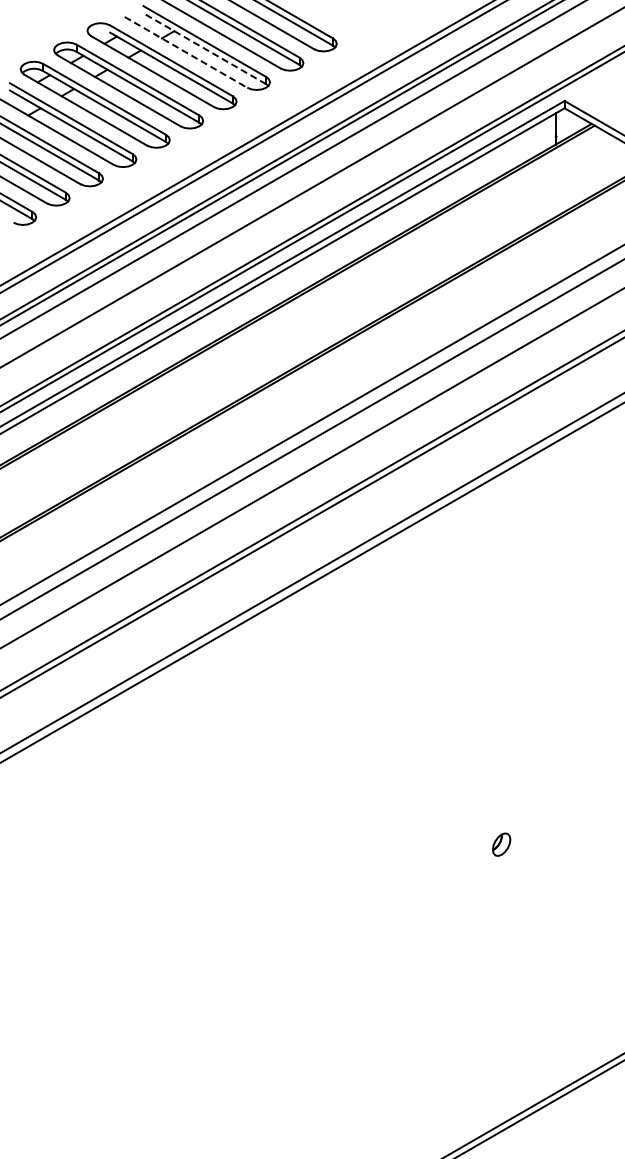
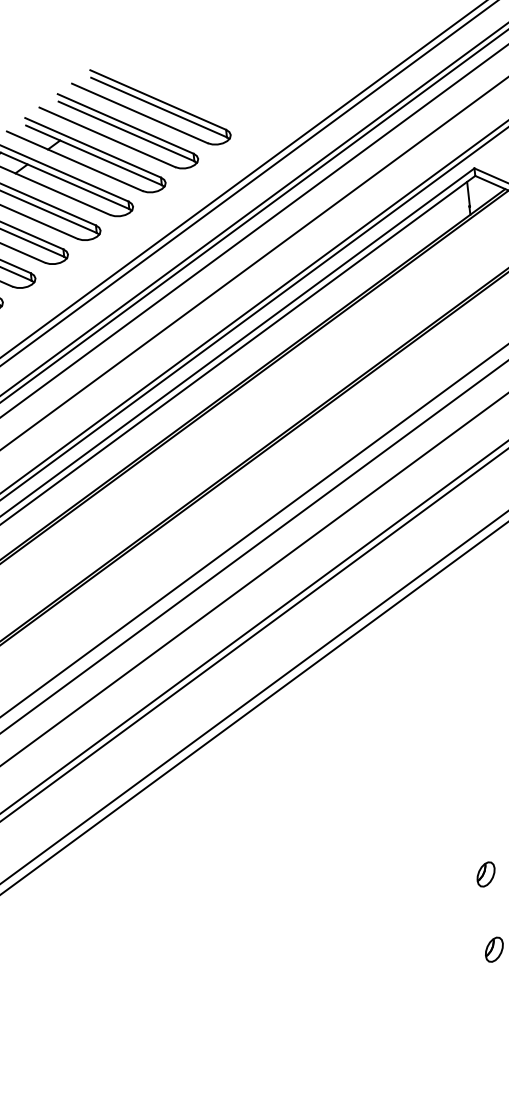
line: (204, 48) -> (93, 155), dashed -> solid
line: (186, 52) -> (75, 161), dashed -> solid
part: (501, 772) -> (485, 874), added

